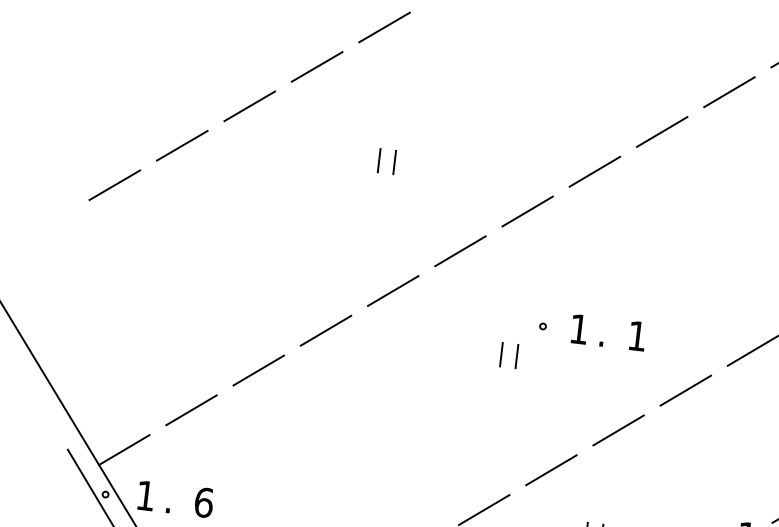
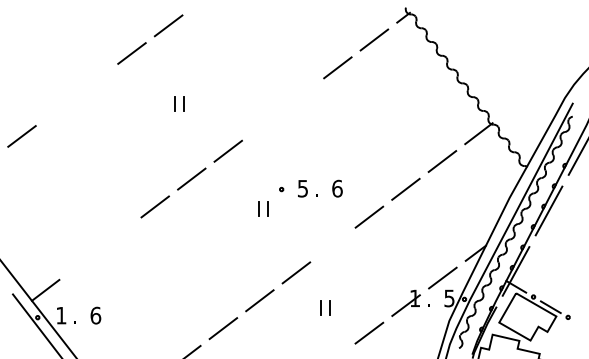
line: (250, 105) -> (95, 80), removed
line: (182, 145) -> (58, 108), removed
line: (595, 171) -> (301, 95), removed
line: (527, 211) -> (264, 123), removed
text: (578, 328) -> (302, 188), 1 -> 5
text: (637, 335) -> (337, 188), 1 -> 6
line: (258, 370) -> (118, 234), removed
line: (190, 410) -> (81, 262), removed
line: (618, 429) -> (332, 244), removed

